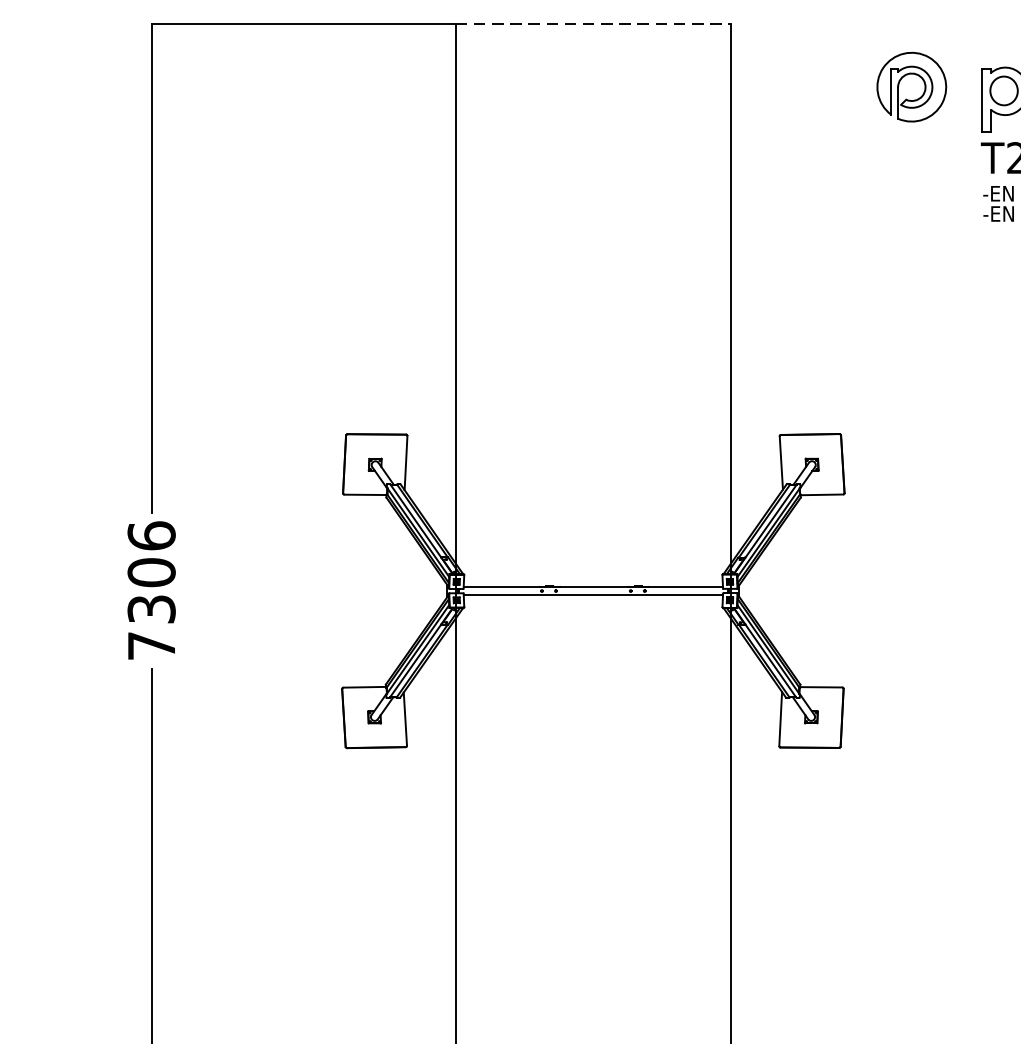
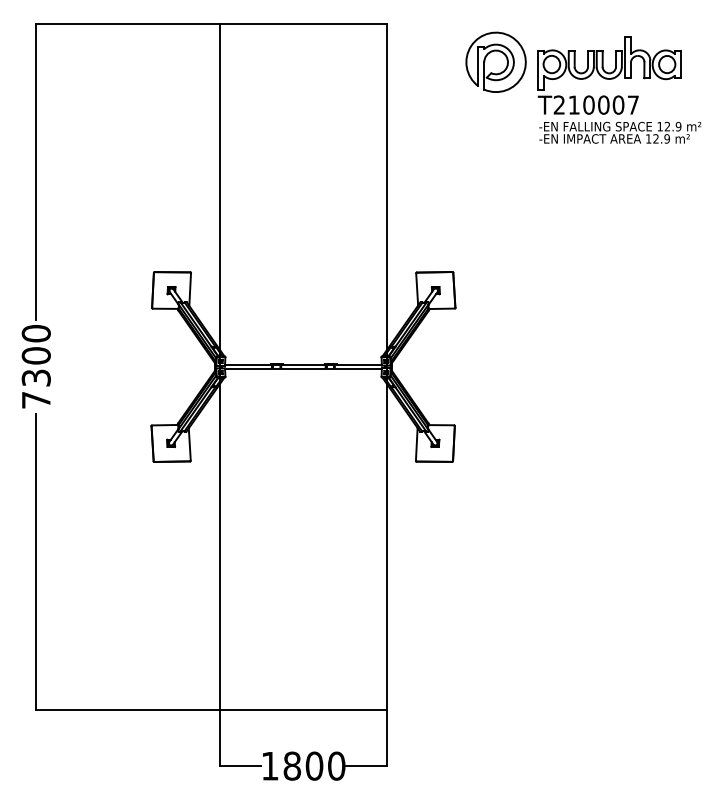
line: (593, 24) -> (303, 24), dashed -> solid
part: (910, 85) -> (495, 61), size x1.43
text: (150, 535) -> (35, 333), 7306 -> 7300

